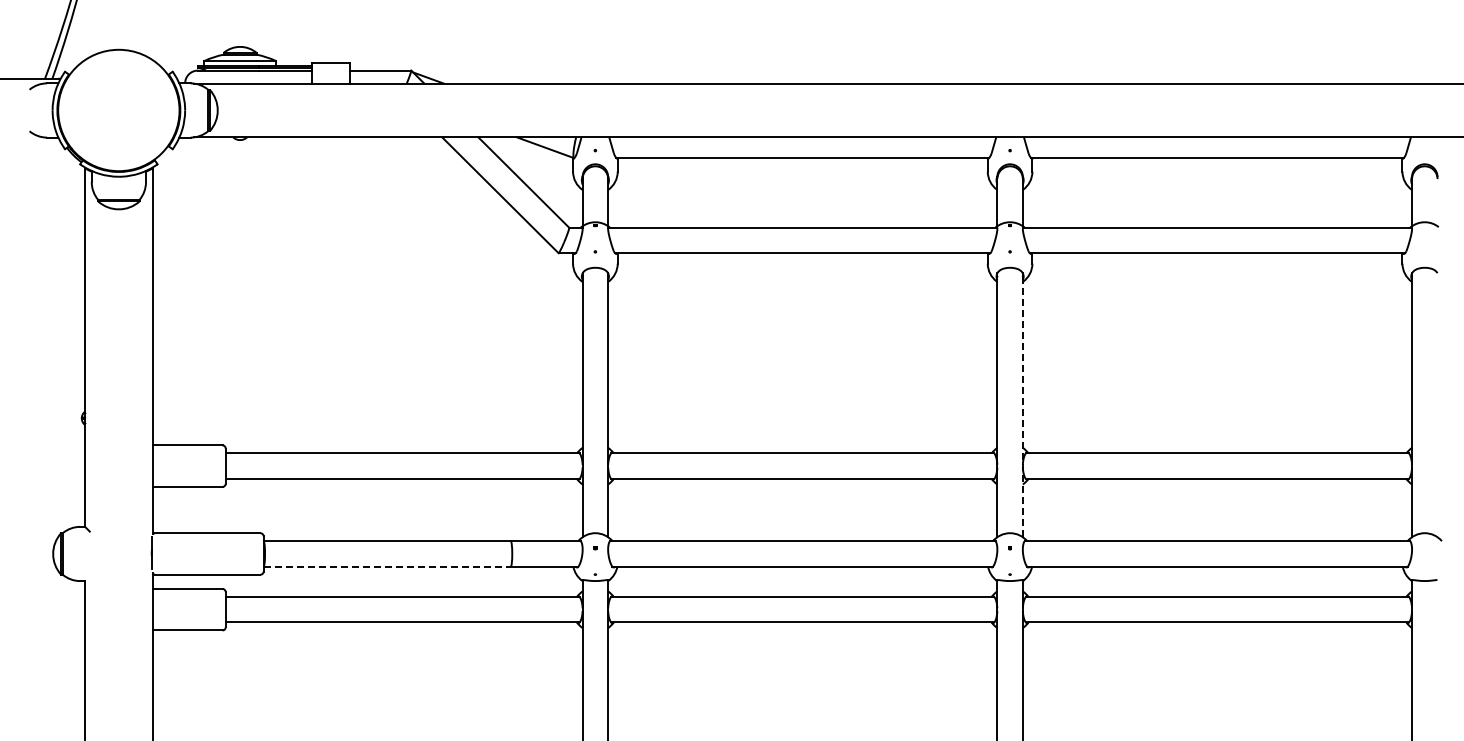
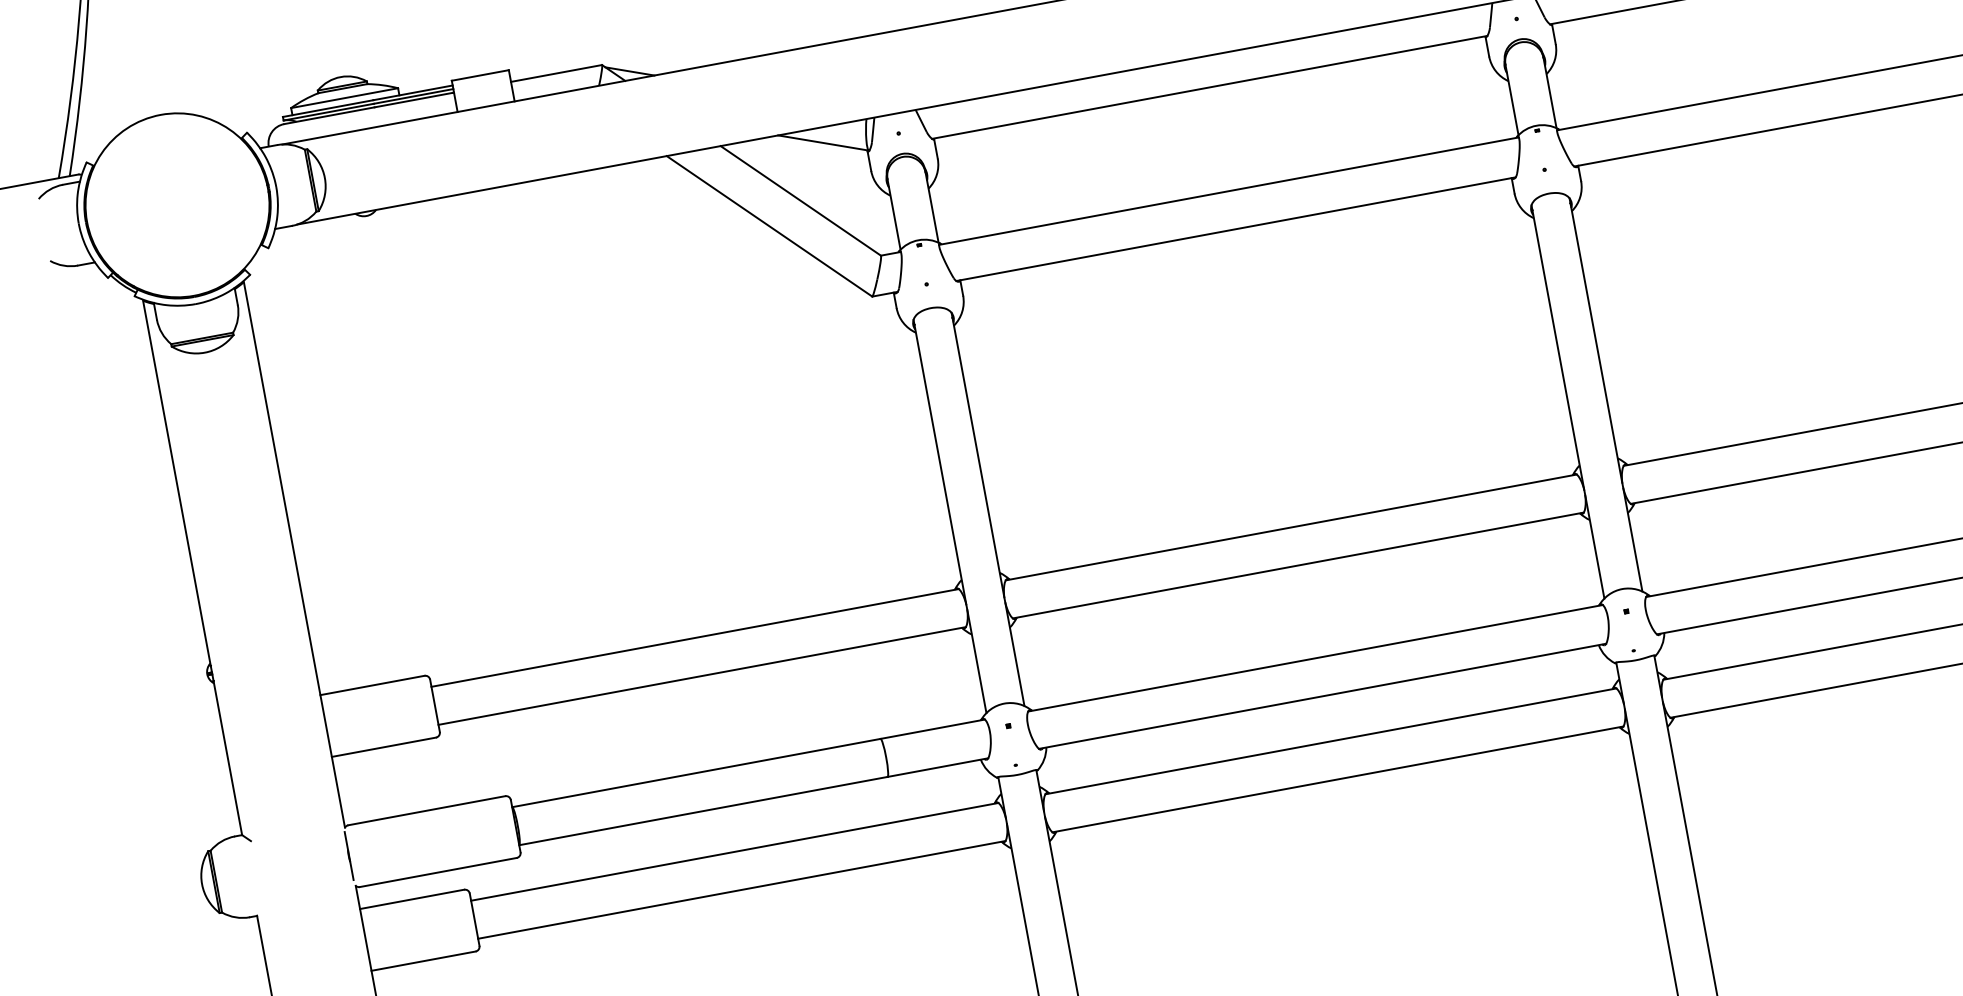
line: (1022, 407) -> (1606, 398), dashed -> solid
line: (387, 566) -> (703, 810), dashed -> solid

